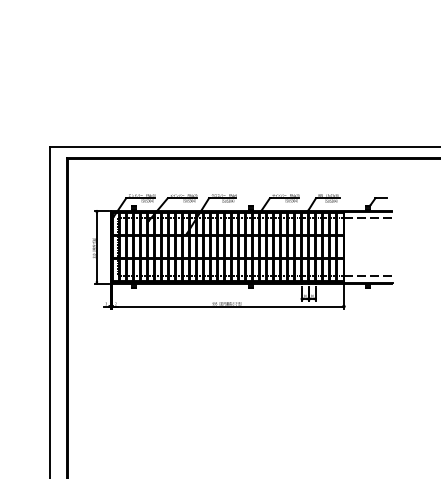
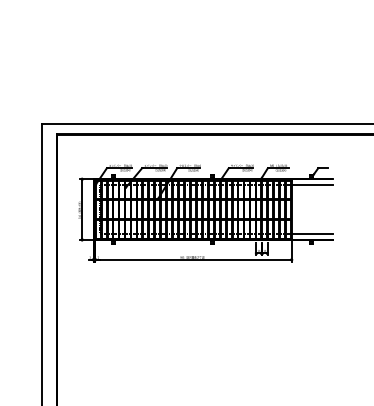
line: (368, 217) -> (312, 184), dashed -> solid
line: (368, 276) -> (312, 234), dashed -> solid

